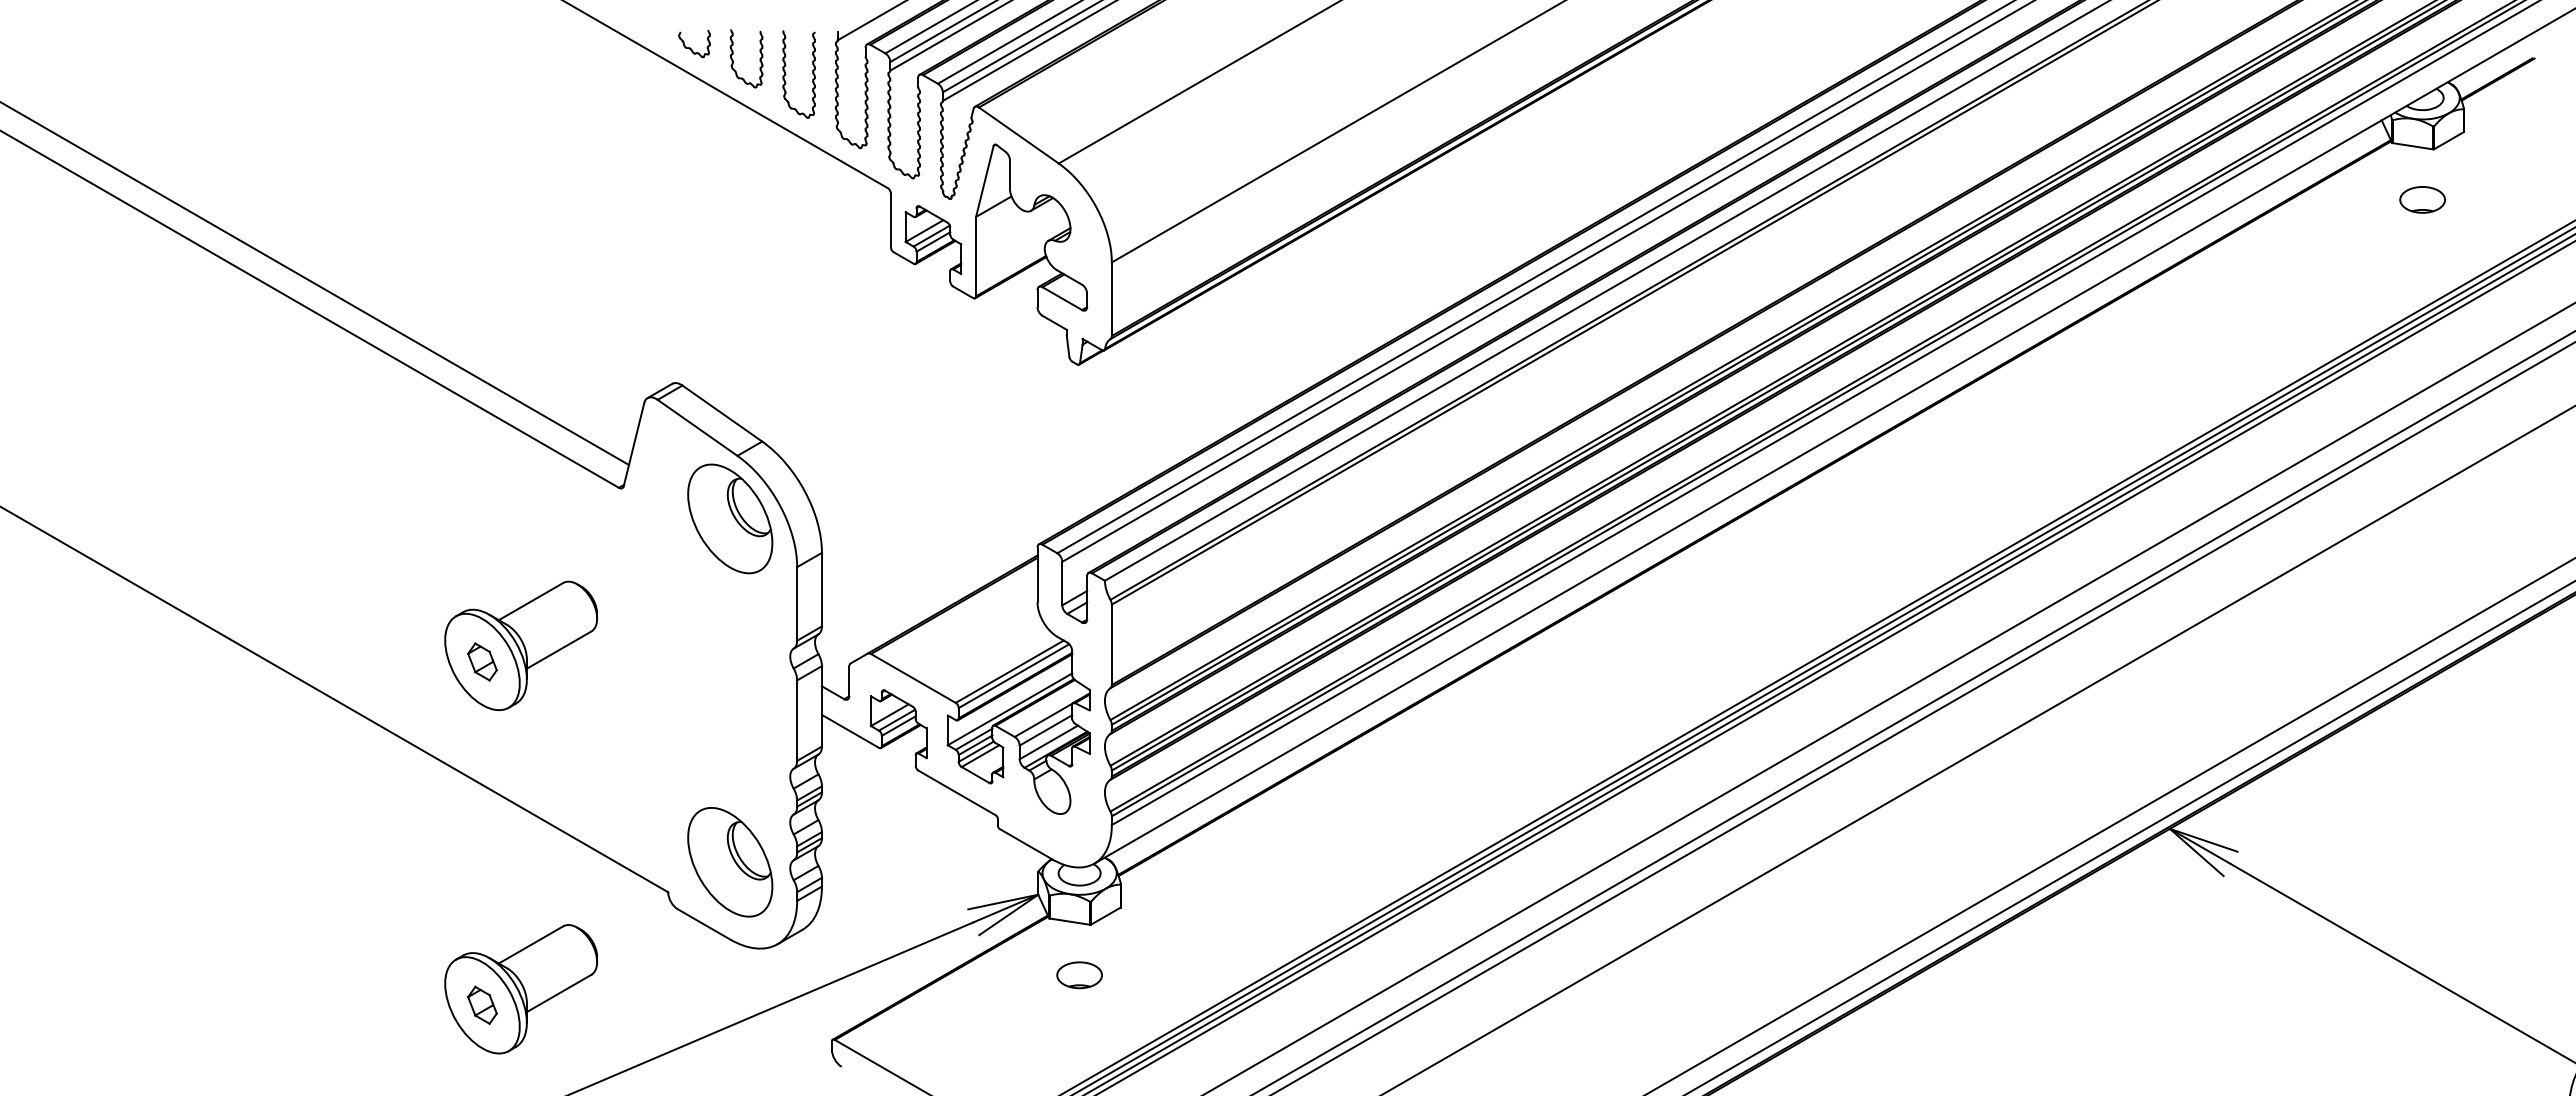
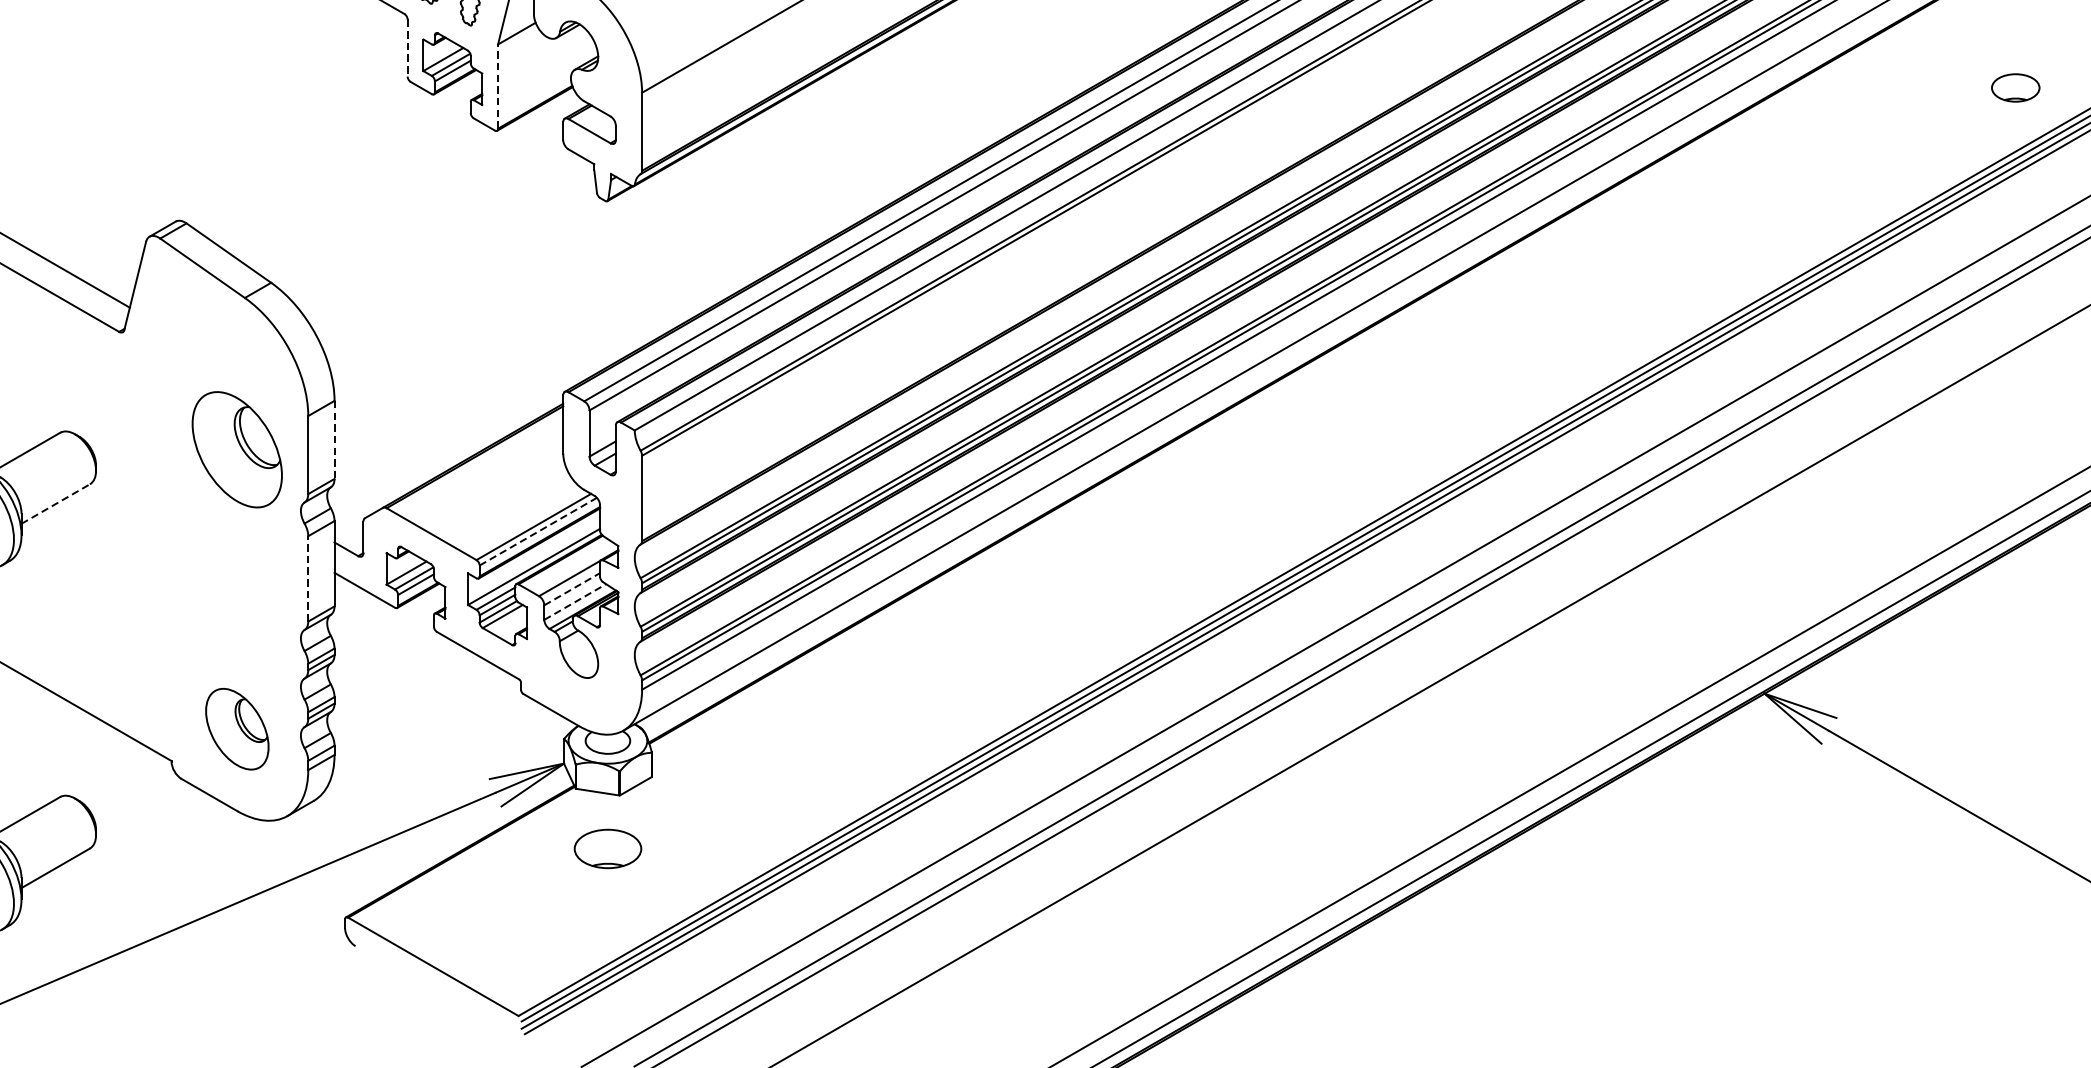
part: (2422, 199) -> (2015, 87), moved
line: (890, 220) -> (407, 48), solid -> dashed
line: (976, 256) -> (498, 86), solid -> dashed
part: (730, 518) -> (237, 449), moved
line: (821, 589) -> (334, 439), solid -> dashed
line: (559, 649) -> (56, 503), solid -> dashed
line: (1014, 676) -> (538, 532), solid -> dashed
line: (797, 720) -> (308, 578), solid -> dashed
line: (1046, 730) -> (572, 589), solid -> dashed
line: (1048, 742) -> (574, 602), solid -> dashed
part: (730, 862) -> (237, 729), size x0.7
part: (1079, 975) -> (607, 849), size x1.4

